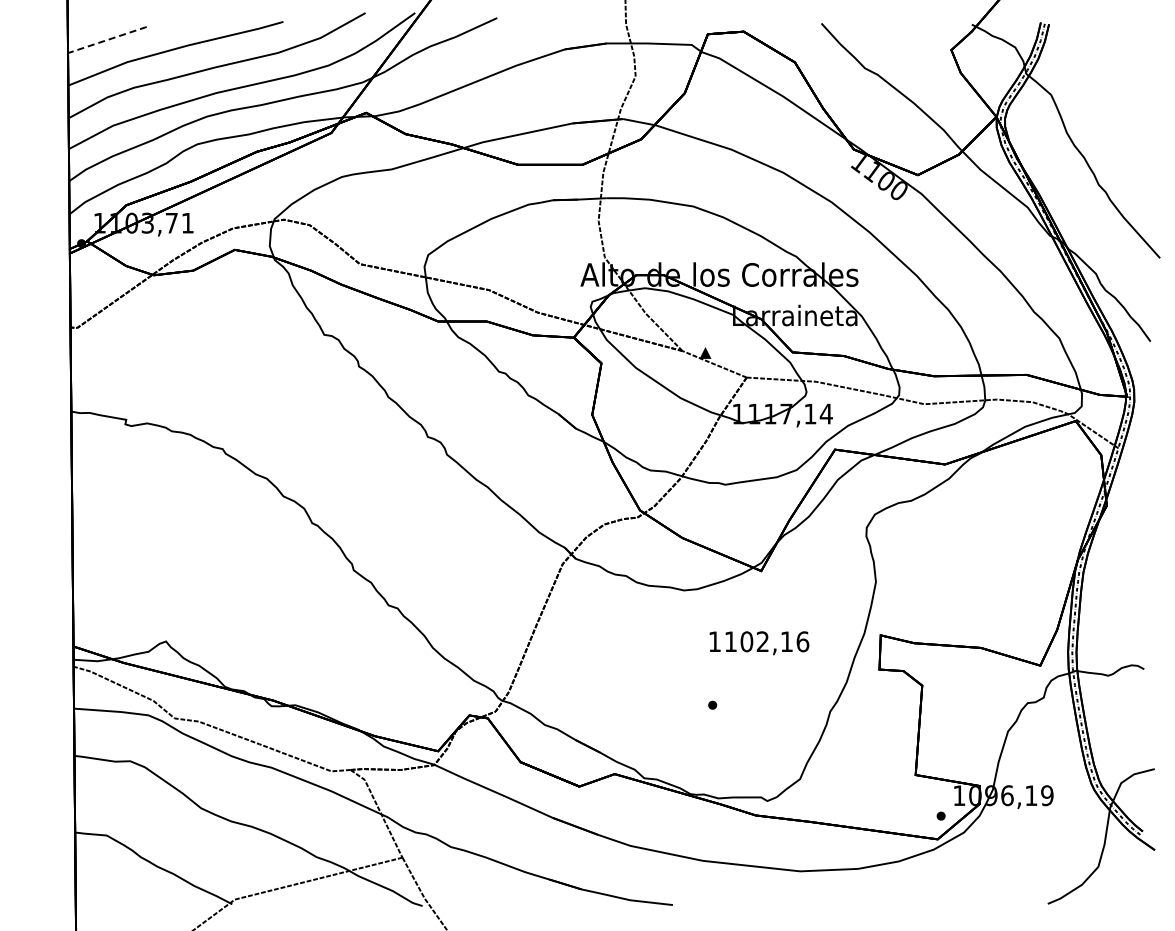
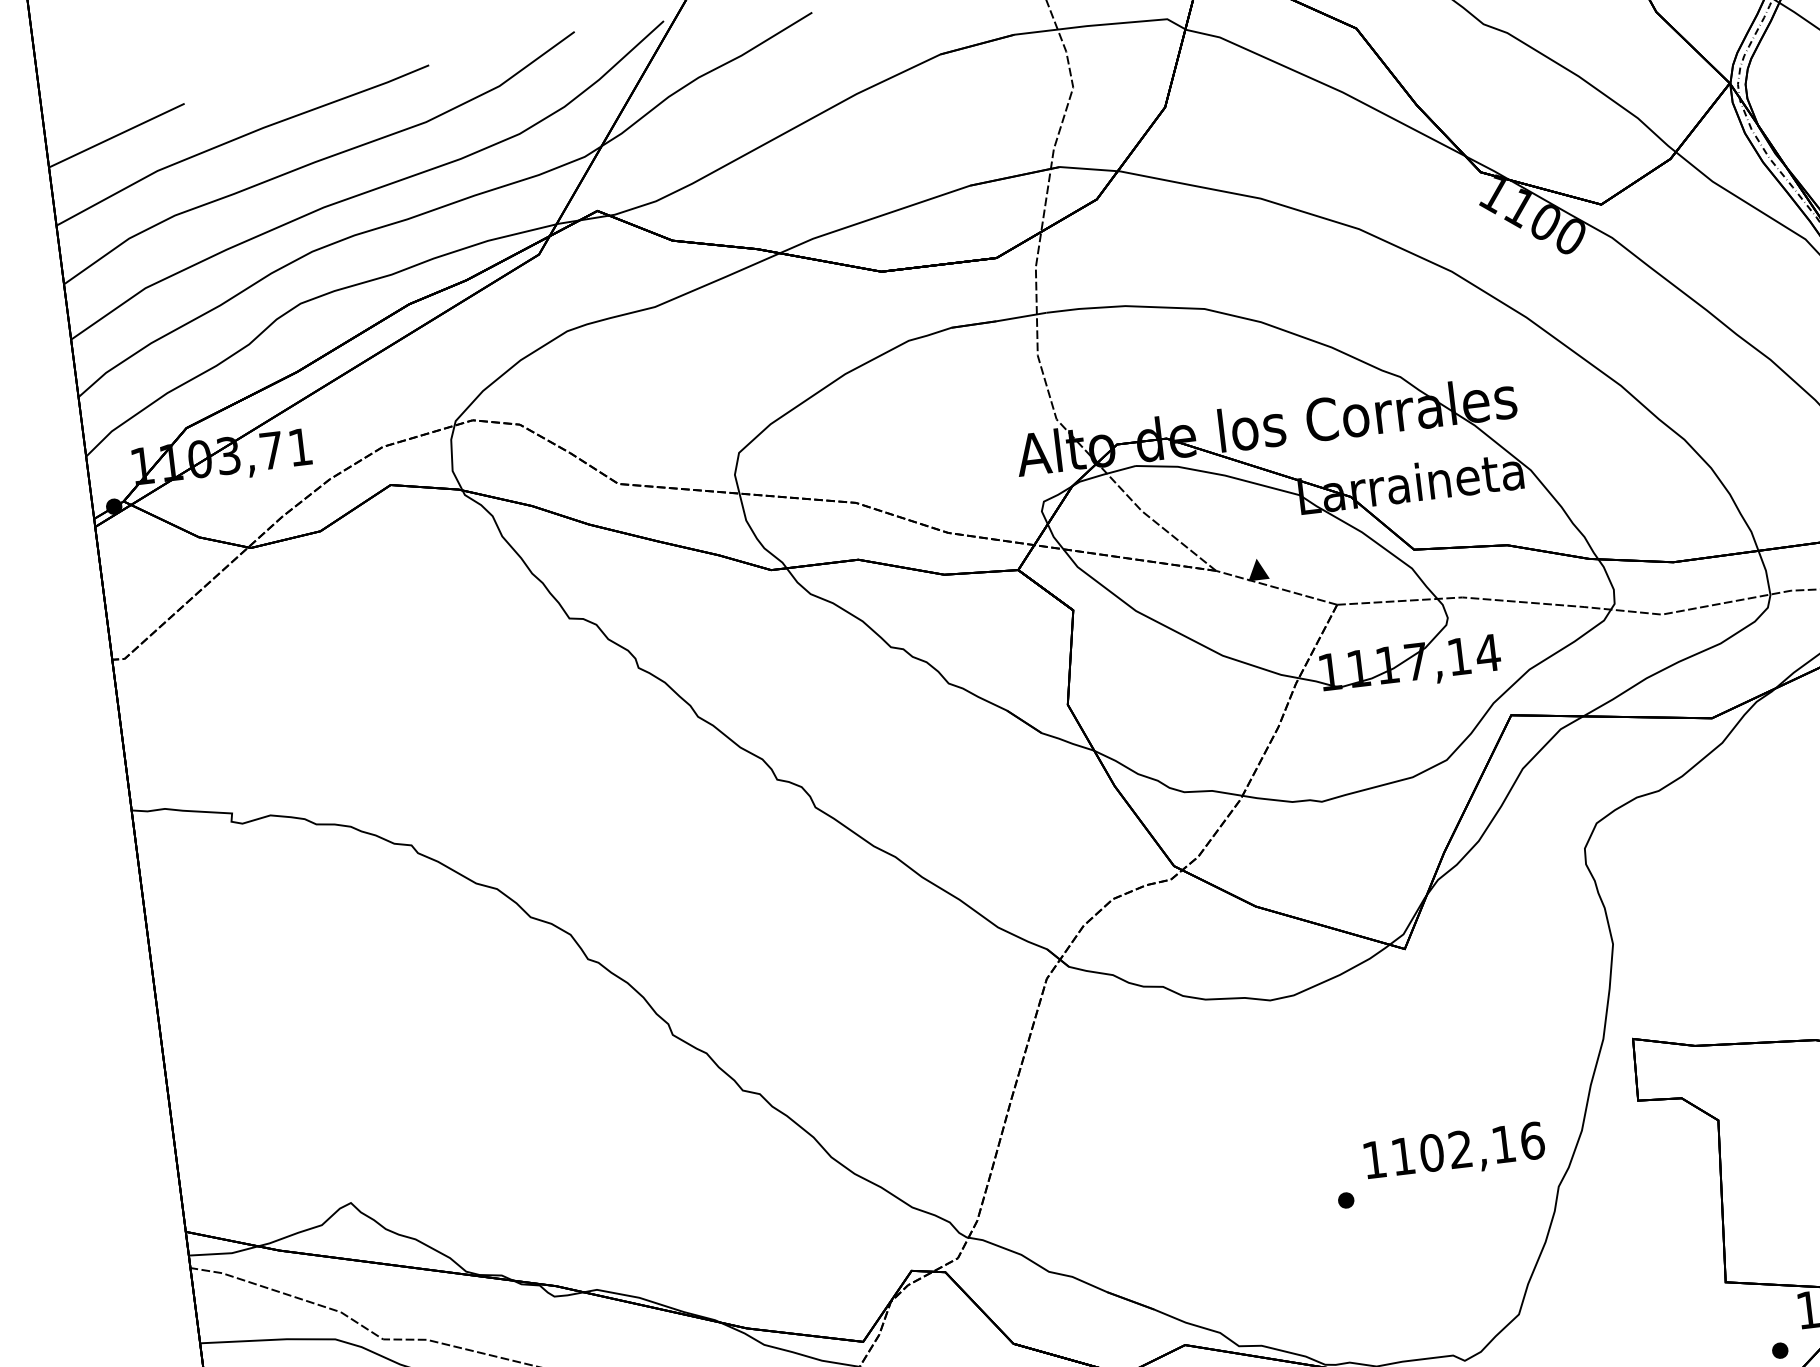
line: (106, 40) -> (115, 136), dashed -> solid
text: (759, 643) -> (1455, 1153), moved

